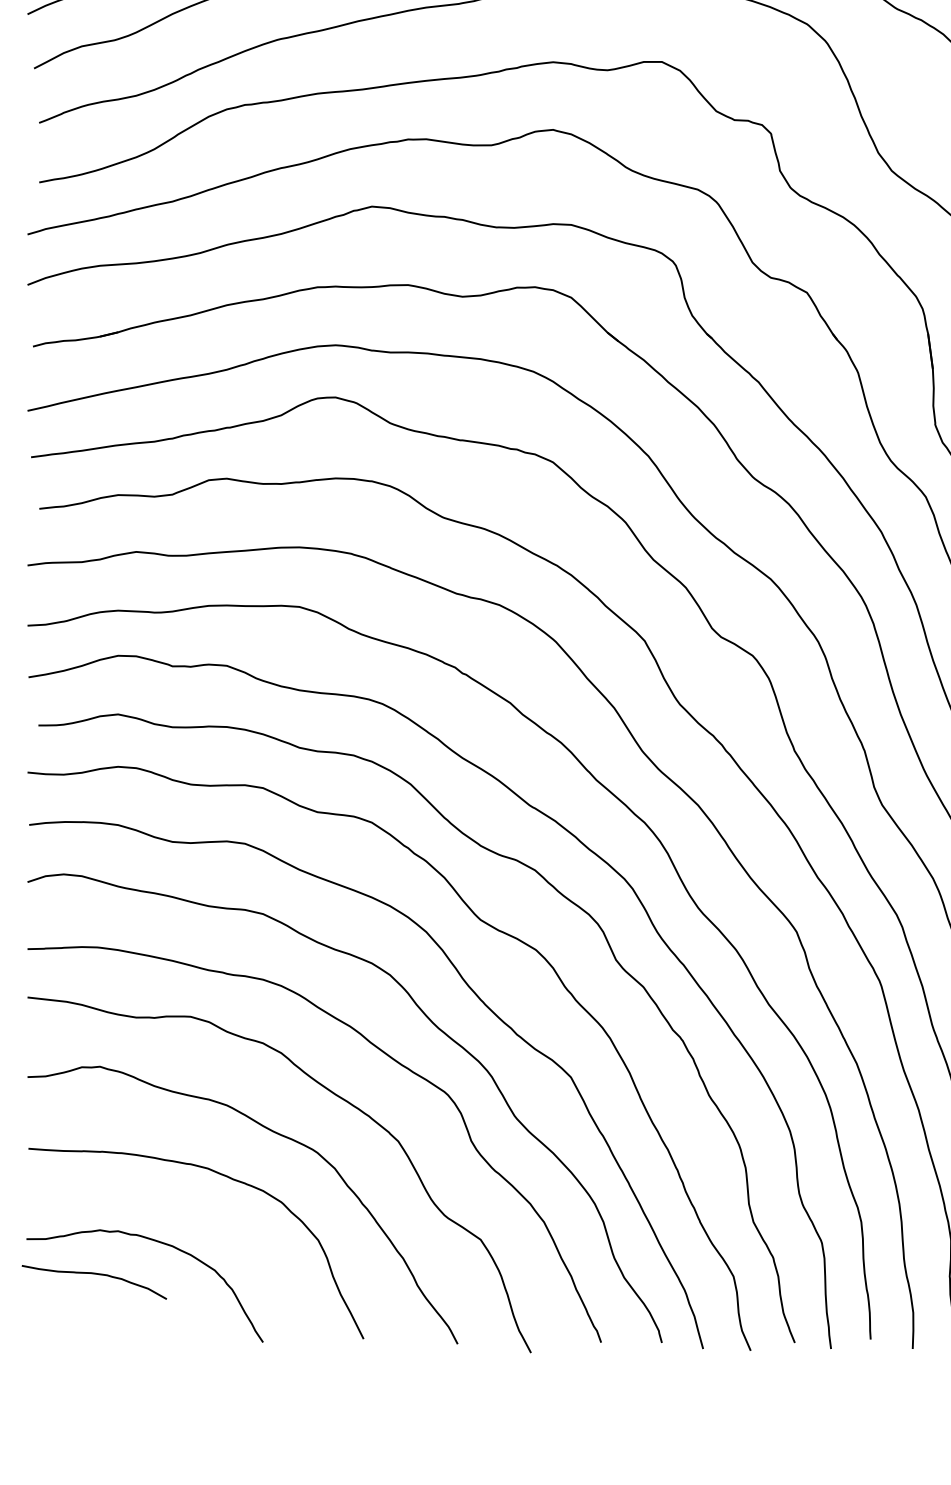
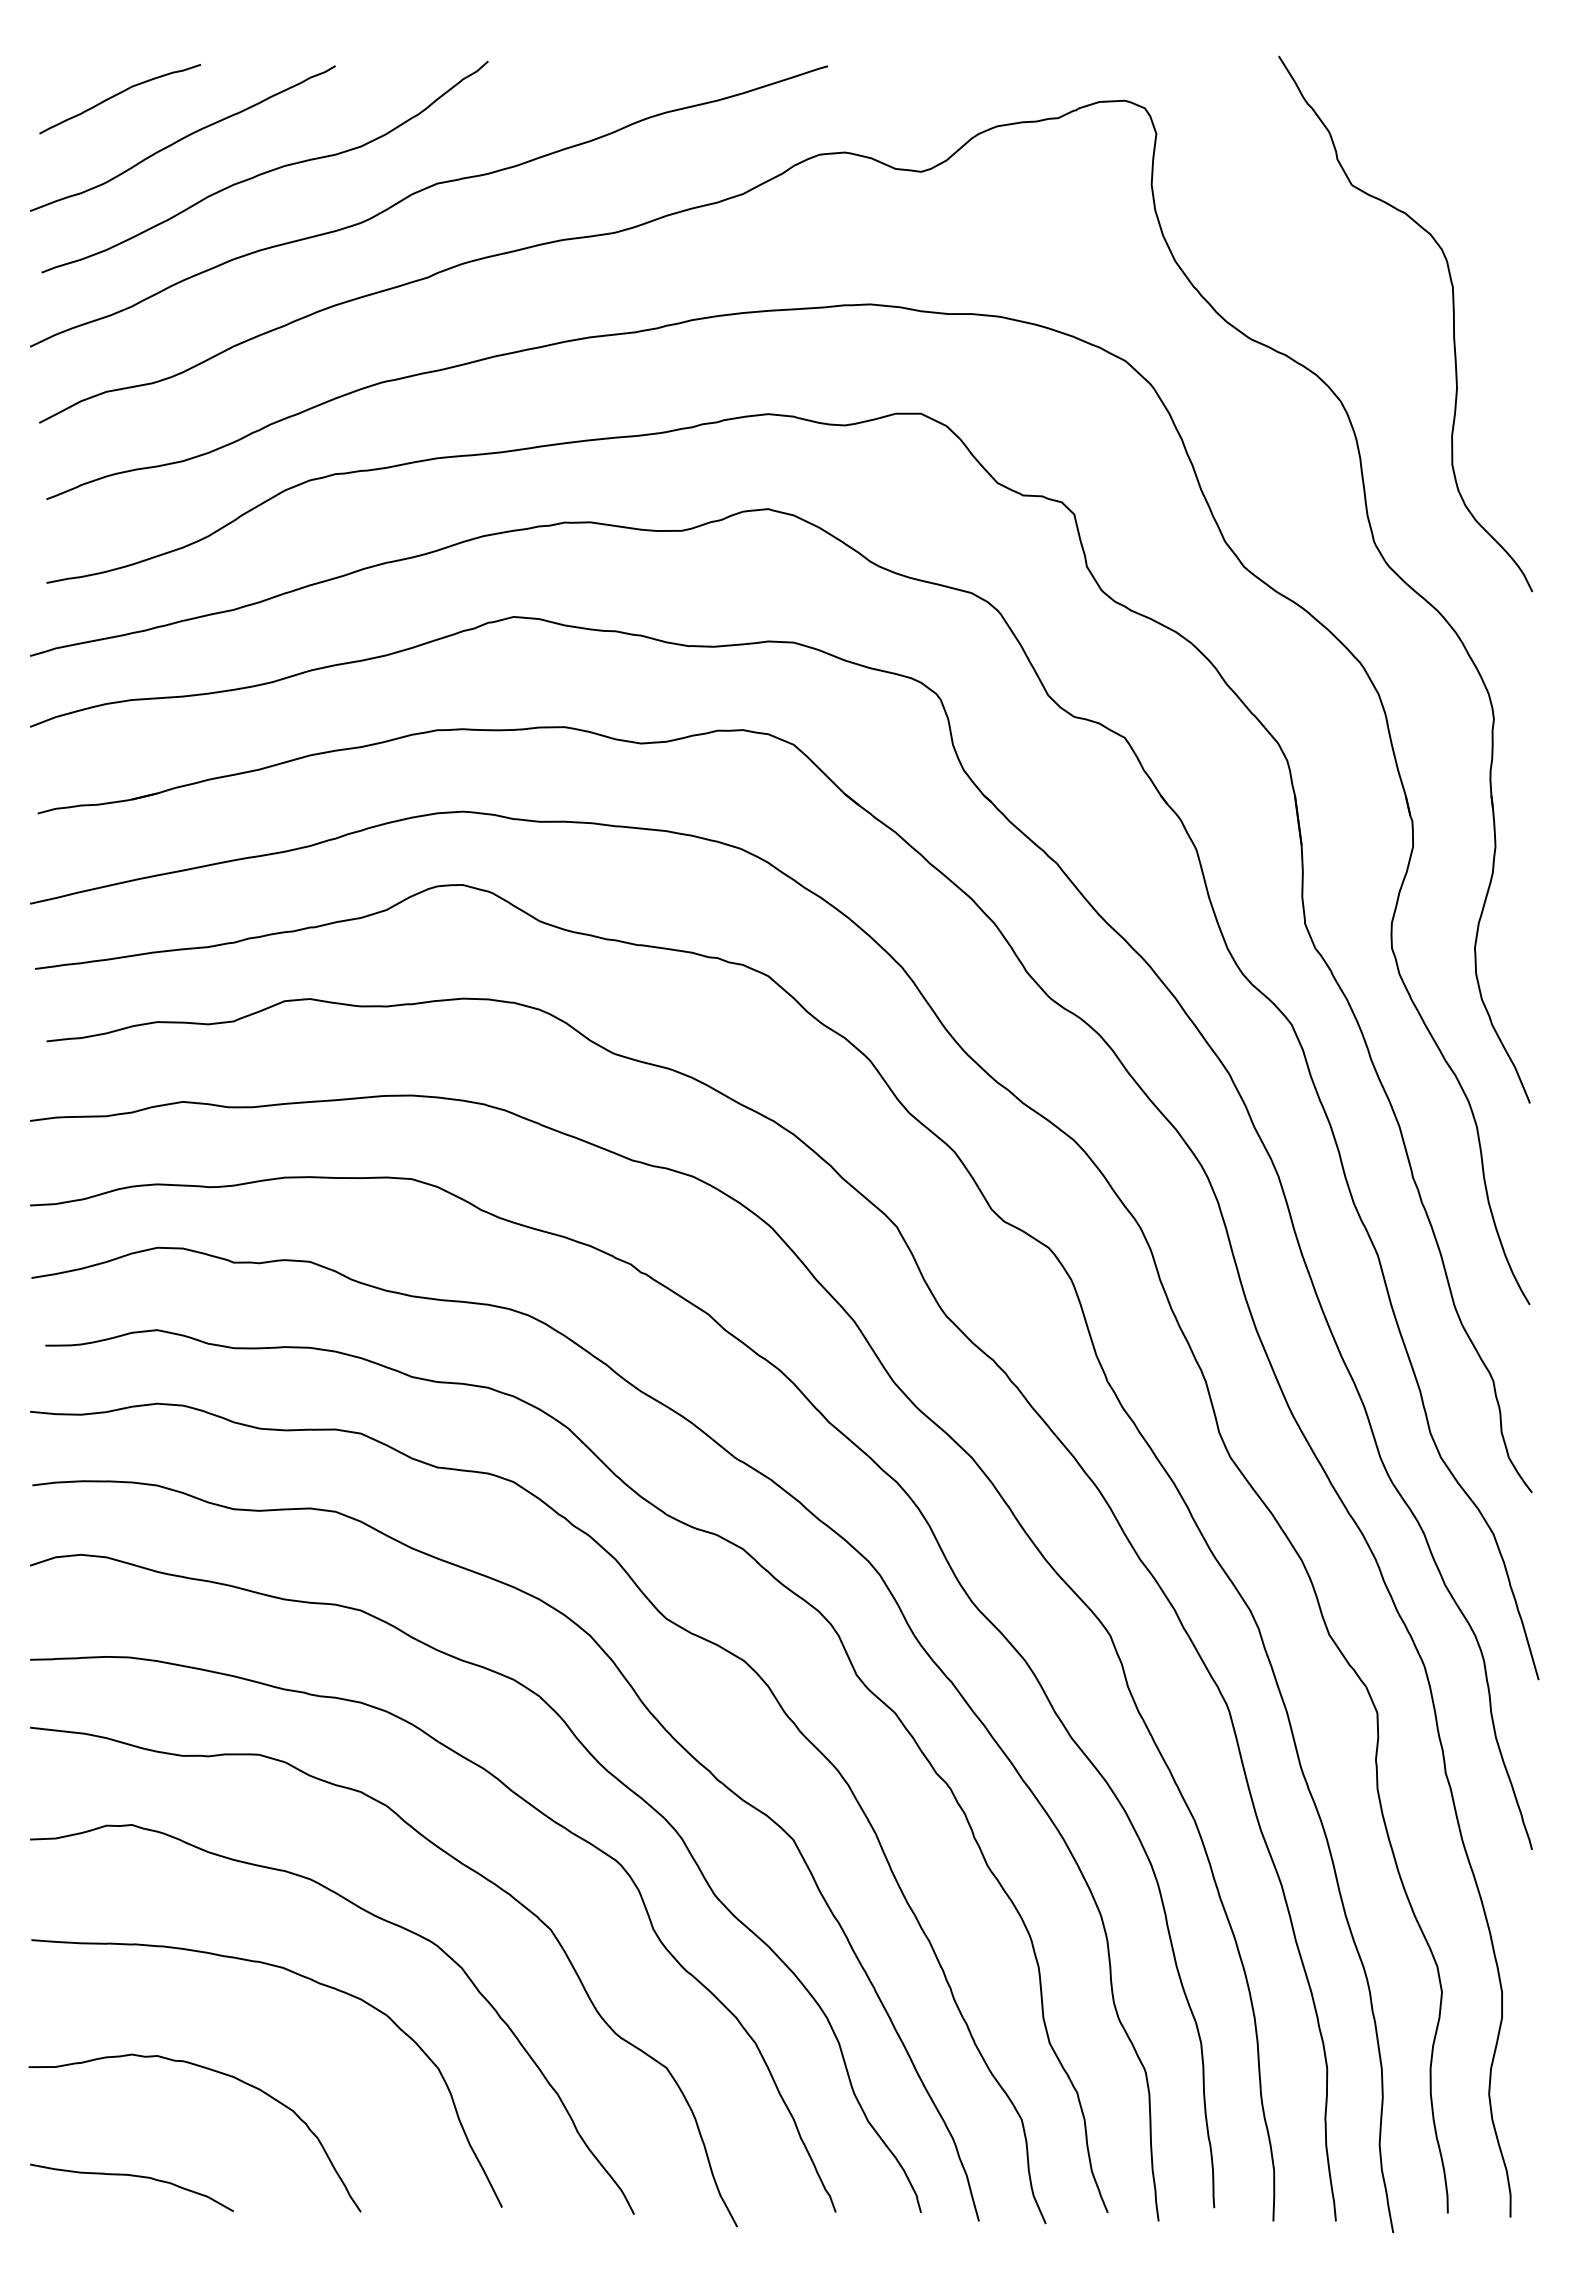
curve: (94, 1274) -> (131, 2176), moved

